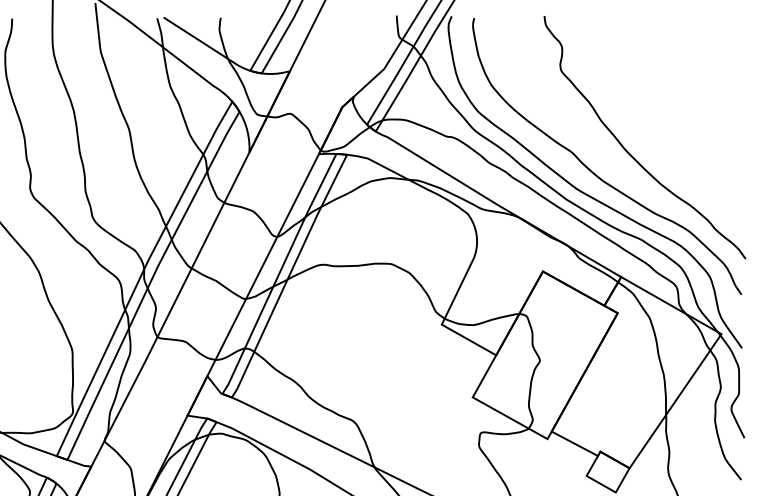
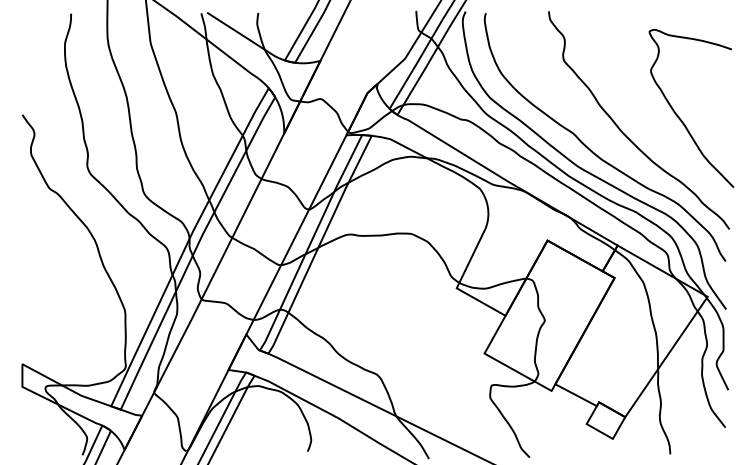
curve: (690, 133) -> (679, 116), added

